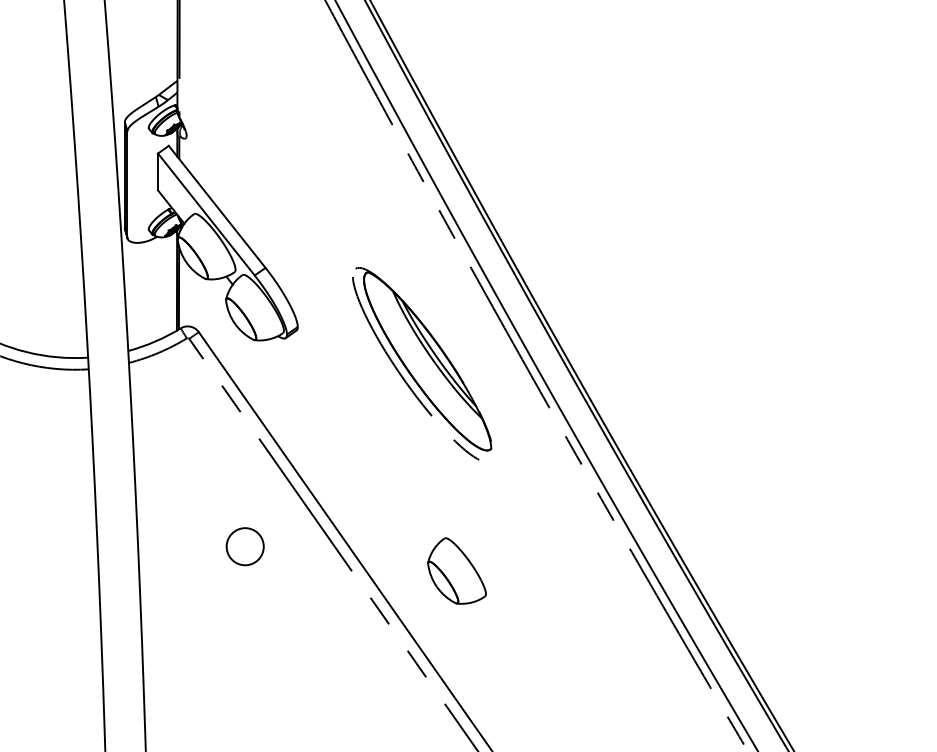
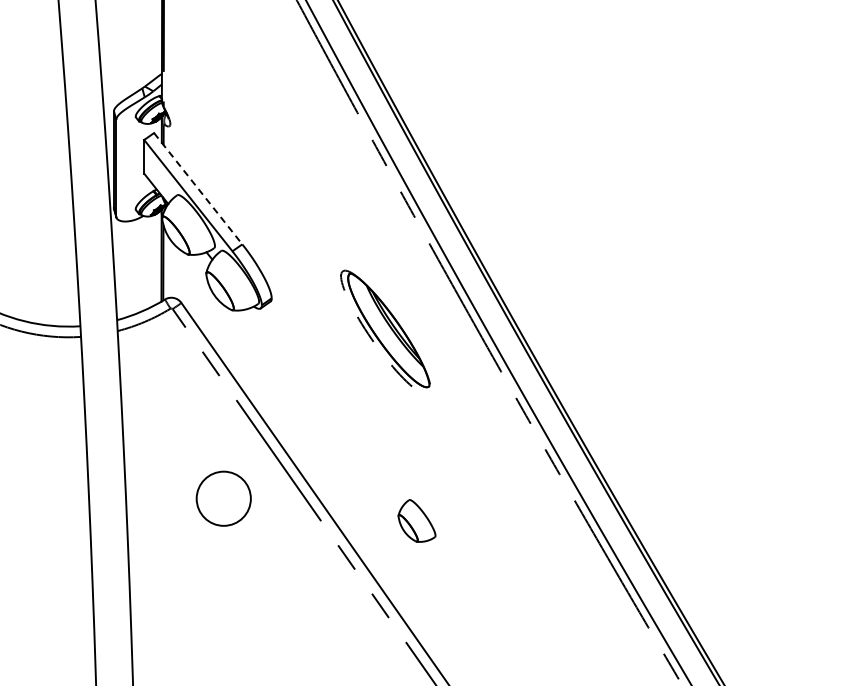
line: (217, 207) -> (198, 189), solid -> dashed
part: (422, 363) -> (385, 331), size x0.7
circle: (244, 546) -> (223, 498), size x1.6
part: (456, 570) -> (416, 520), size x0.7

